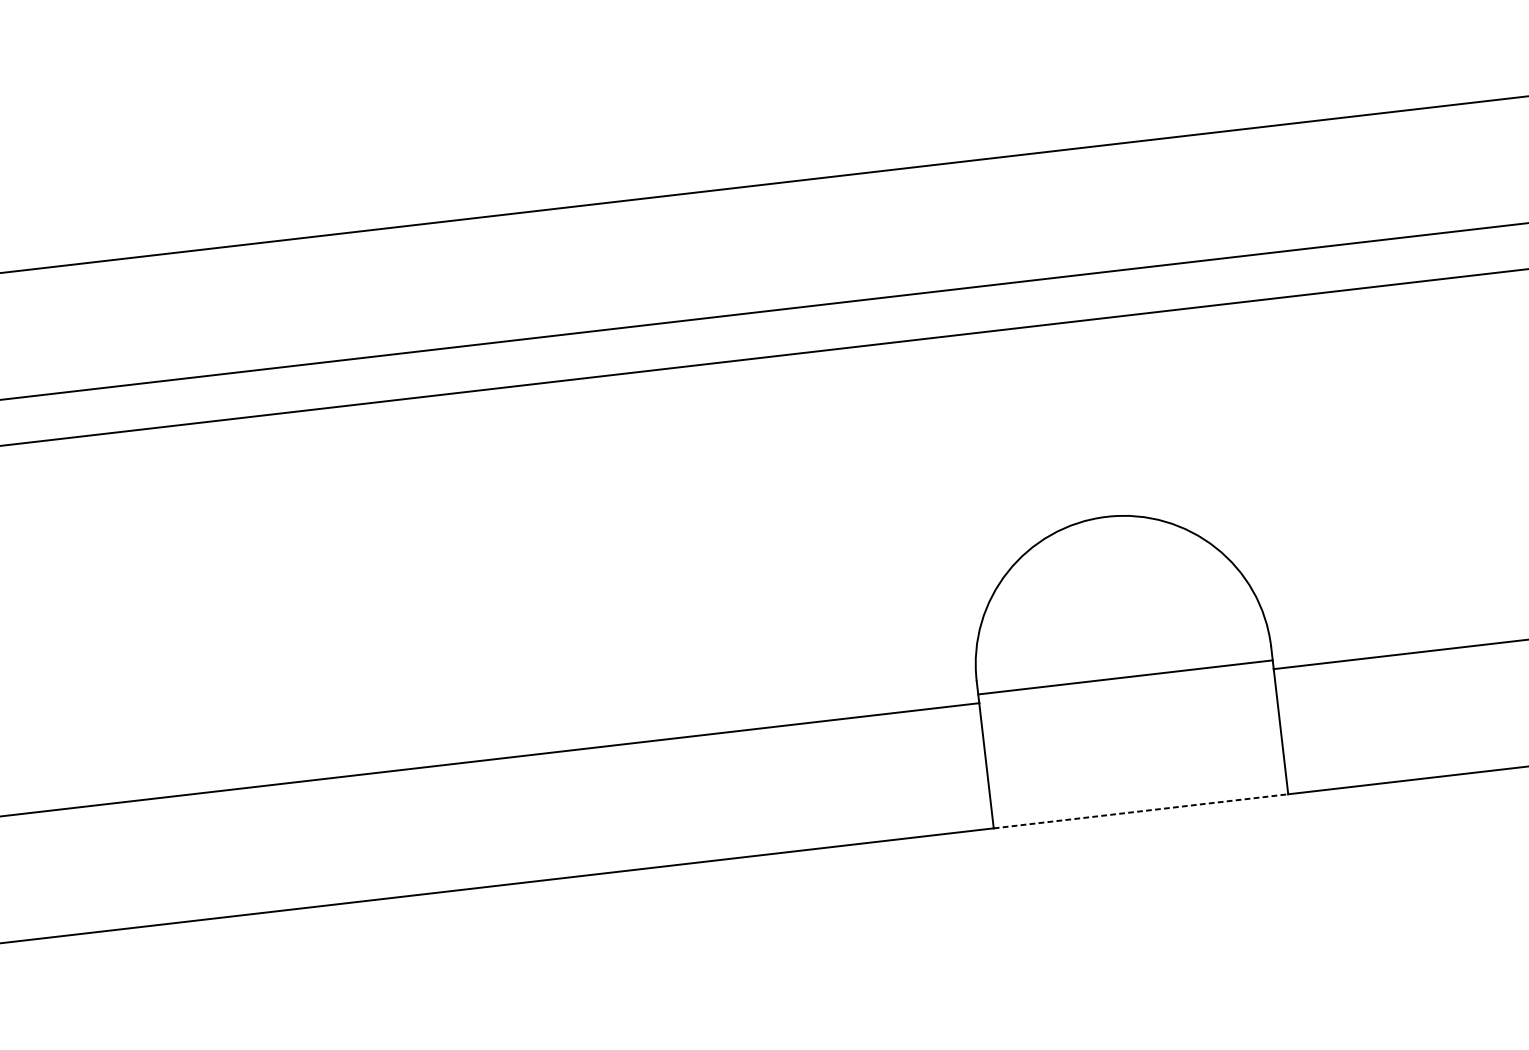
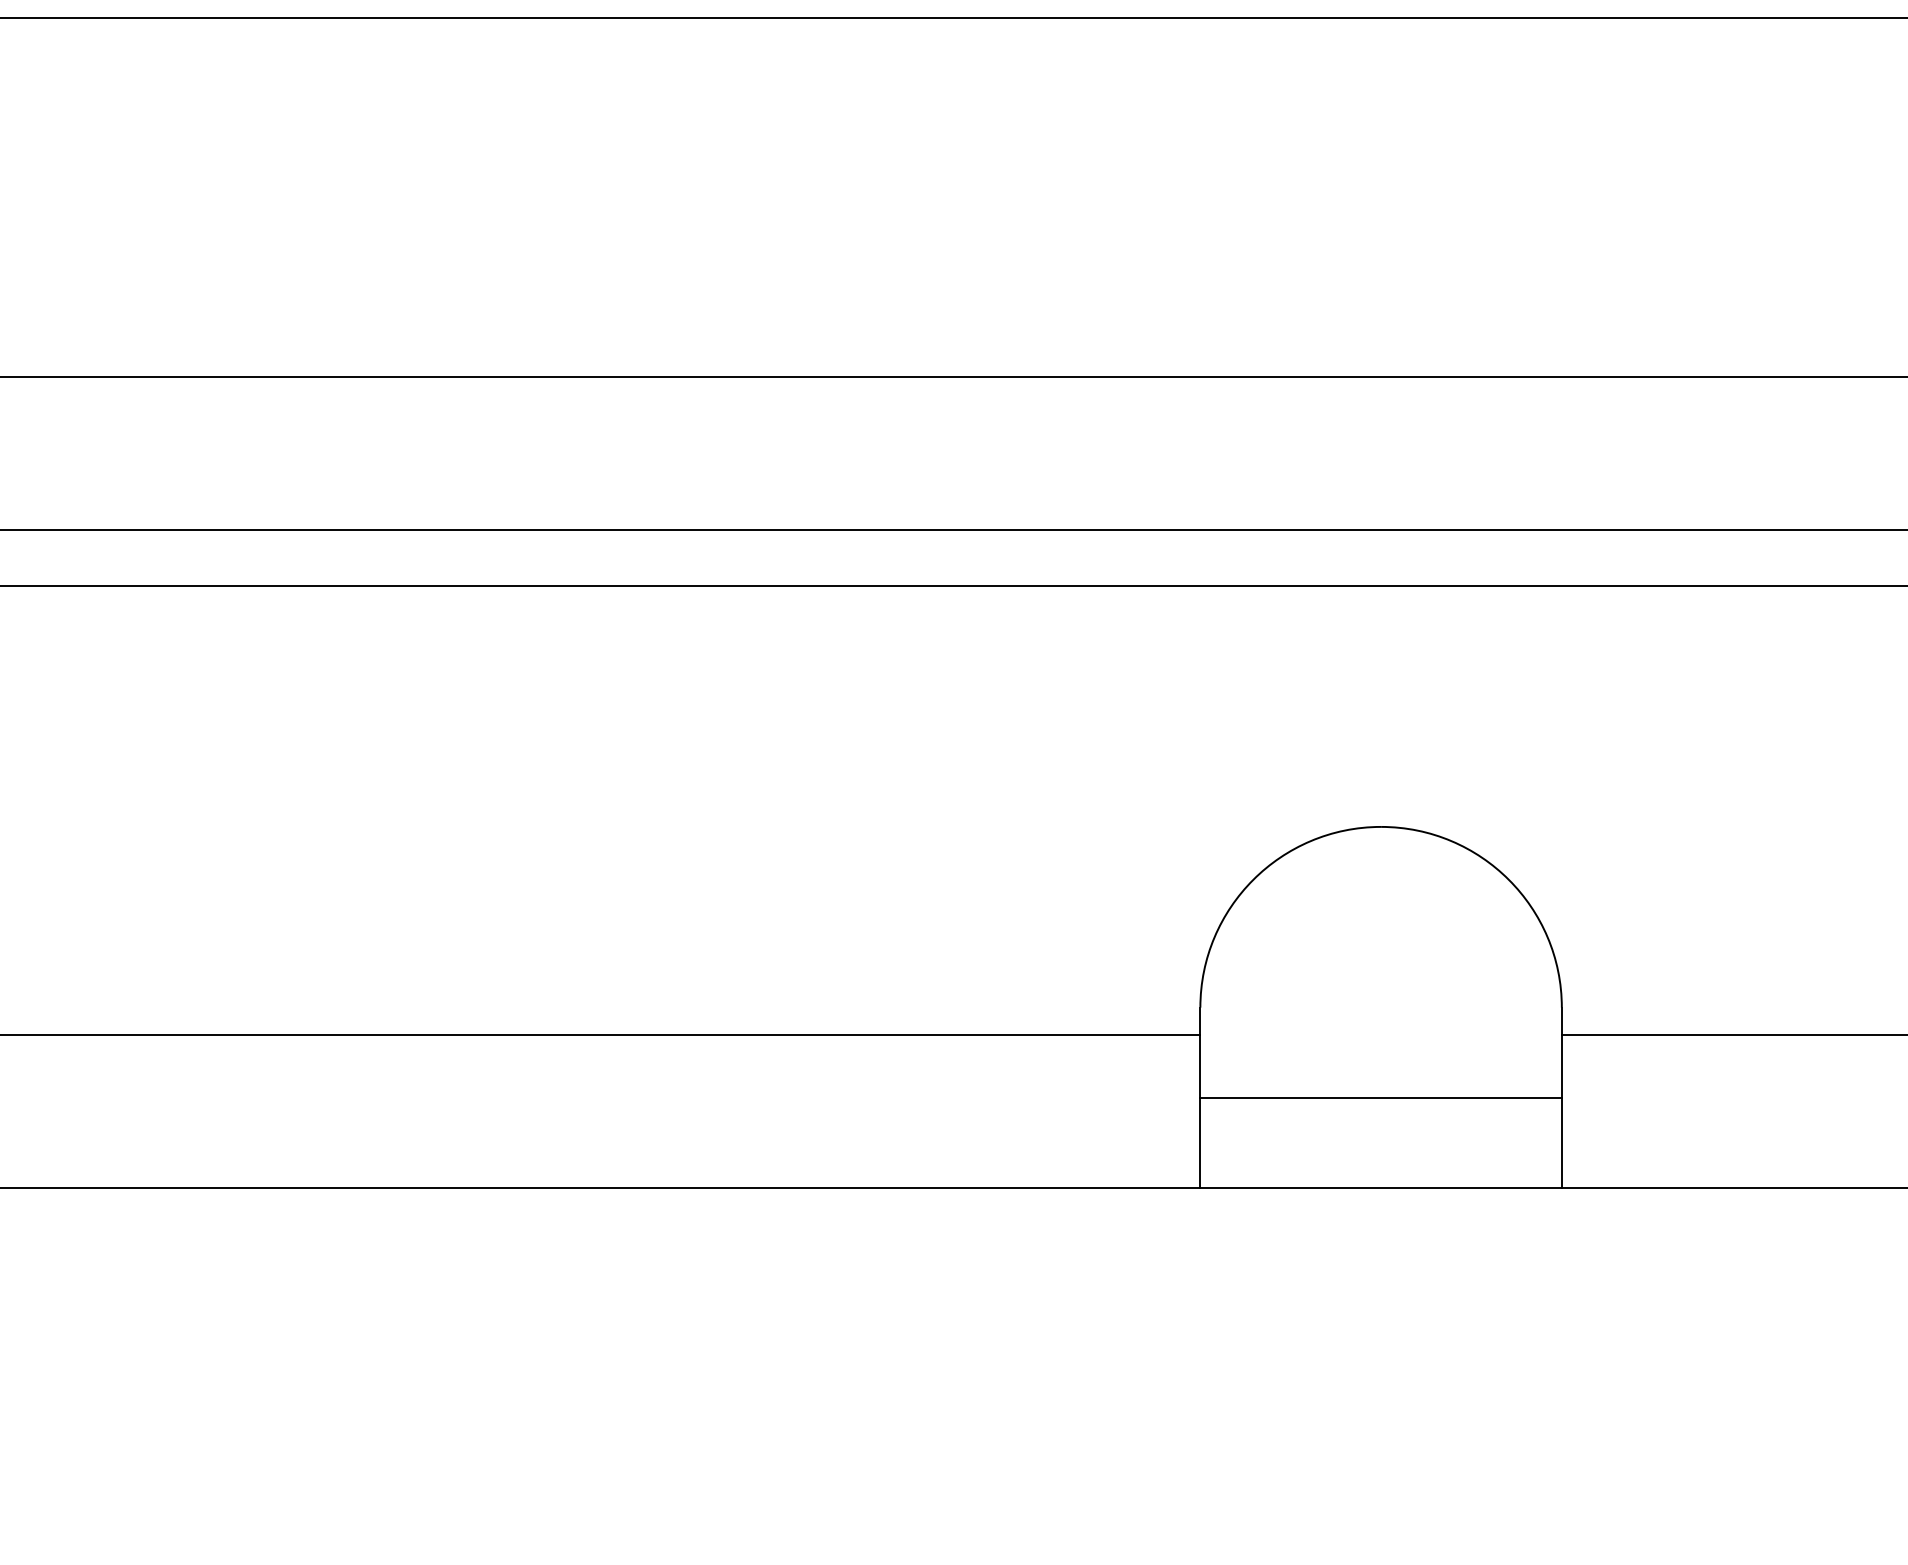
line: (1125, 677) -> (1380, 1098), moved
line: (1141, 811) -> (1381, 1188), dashed -> solid

